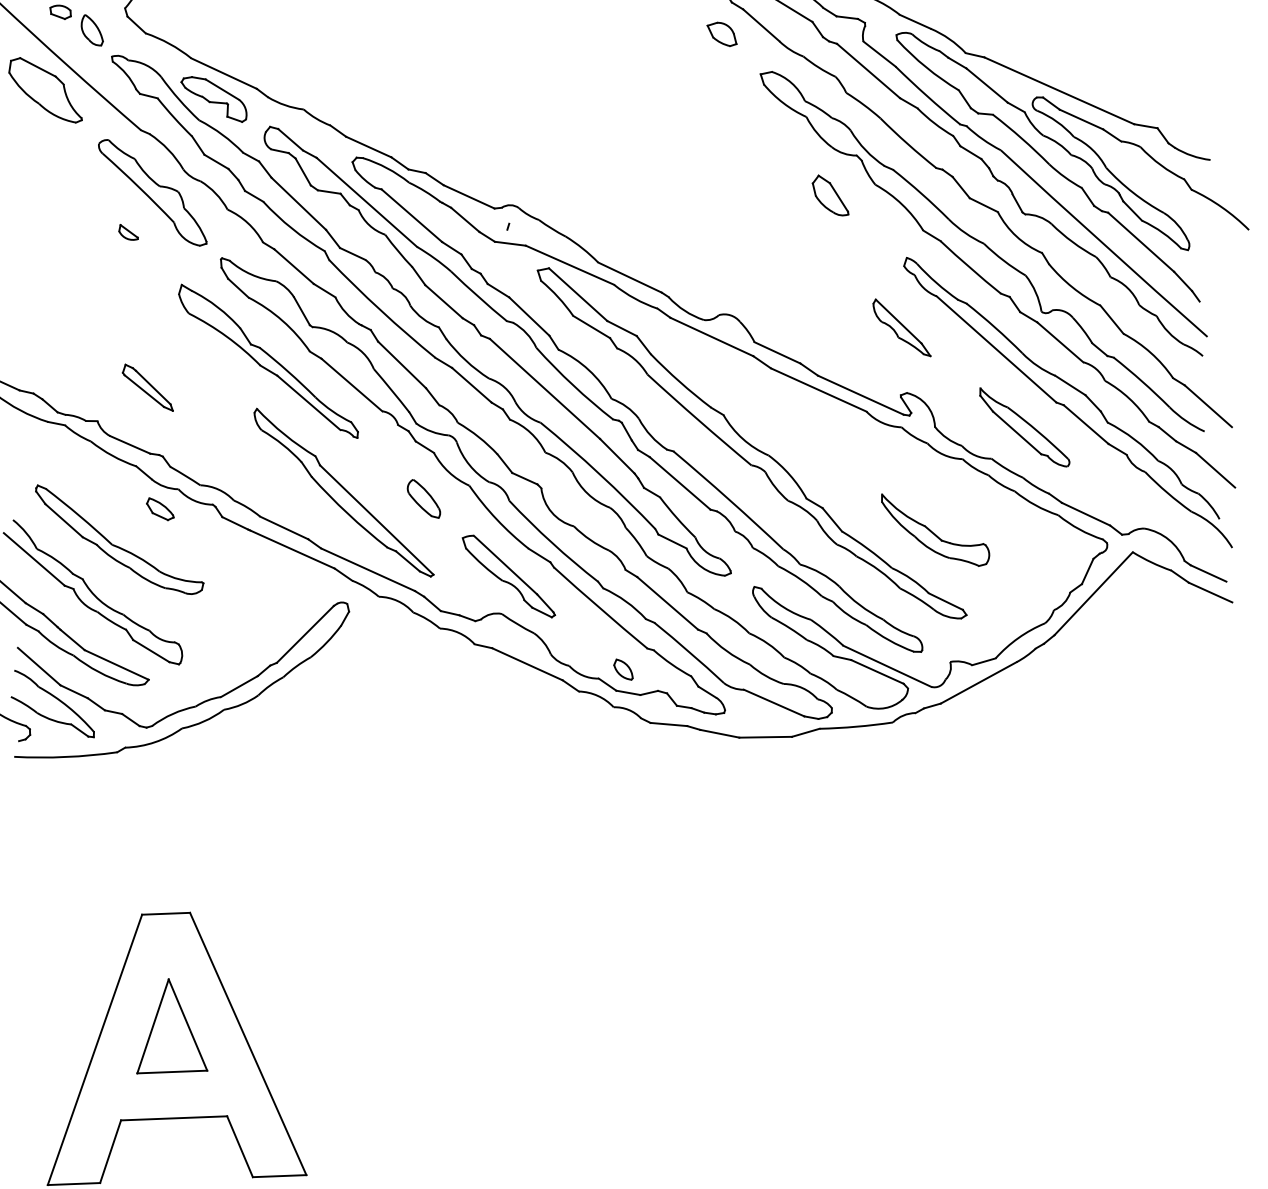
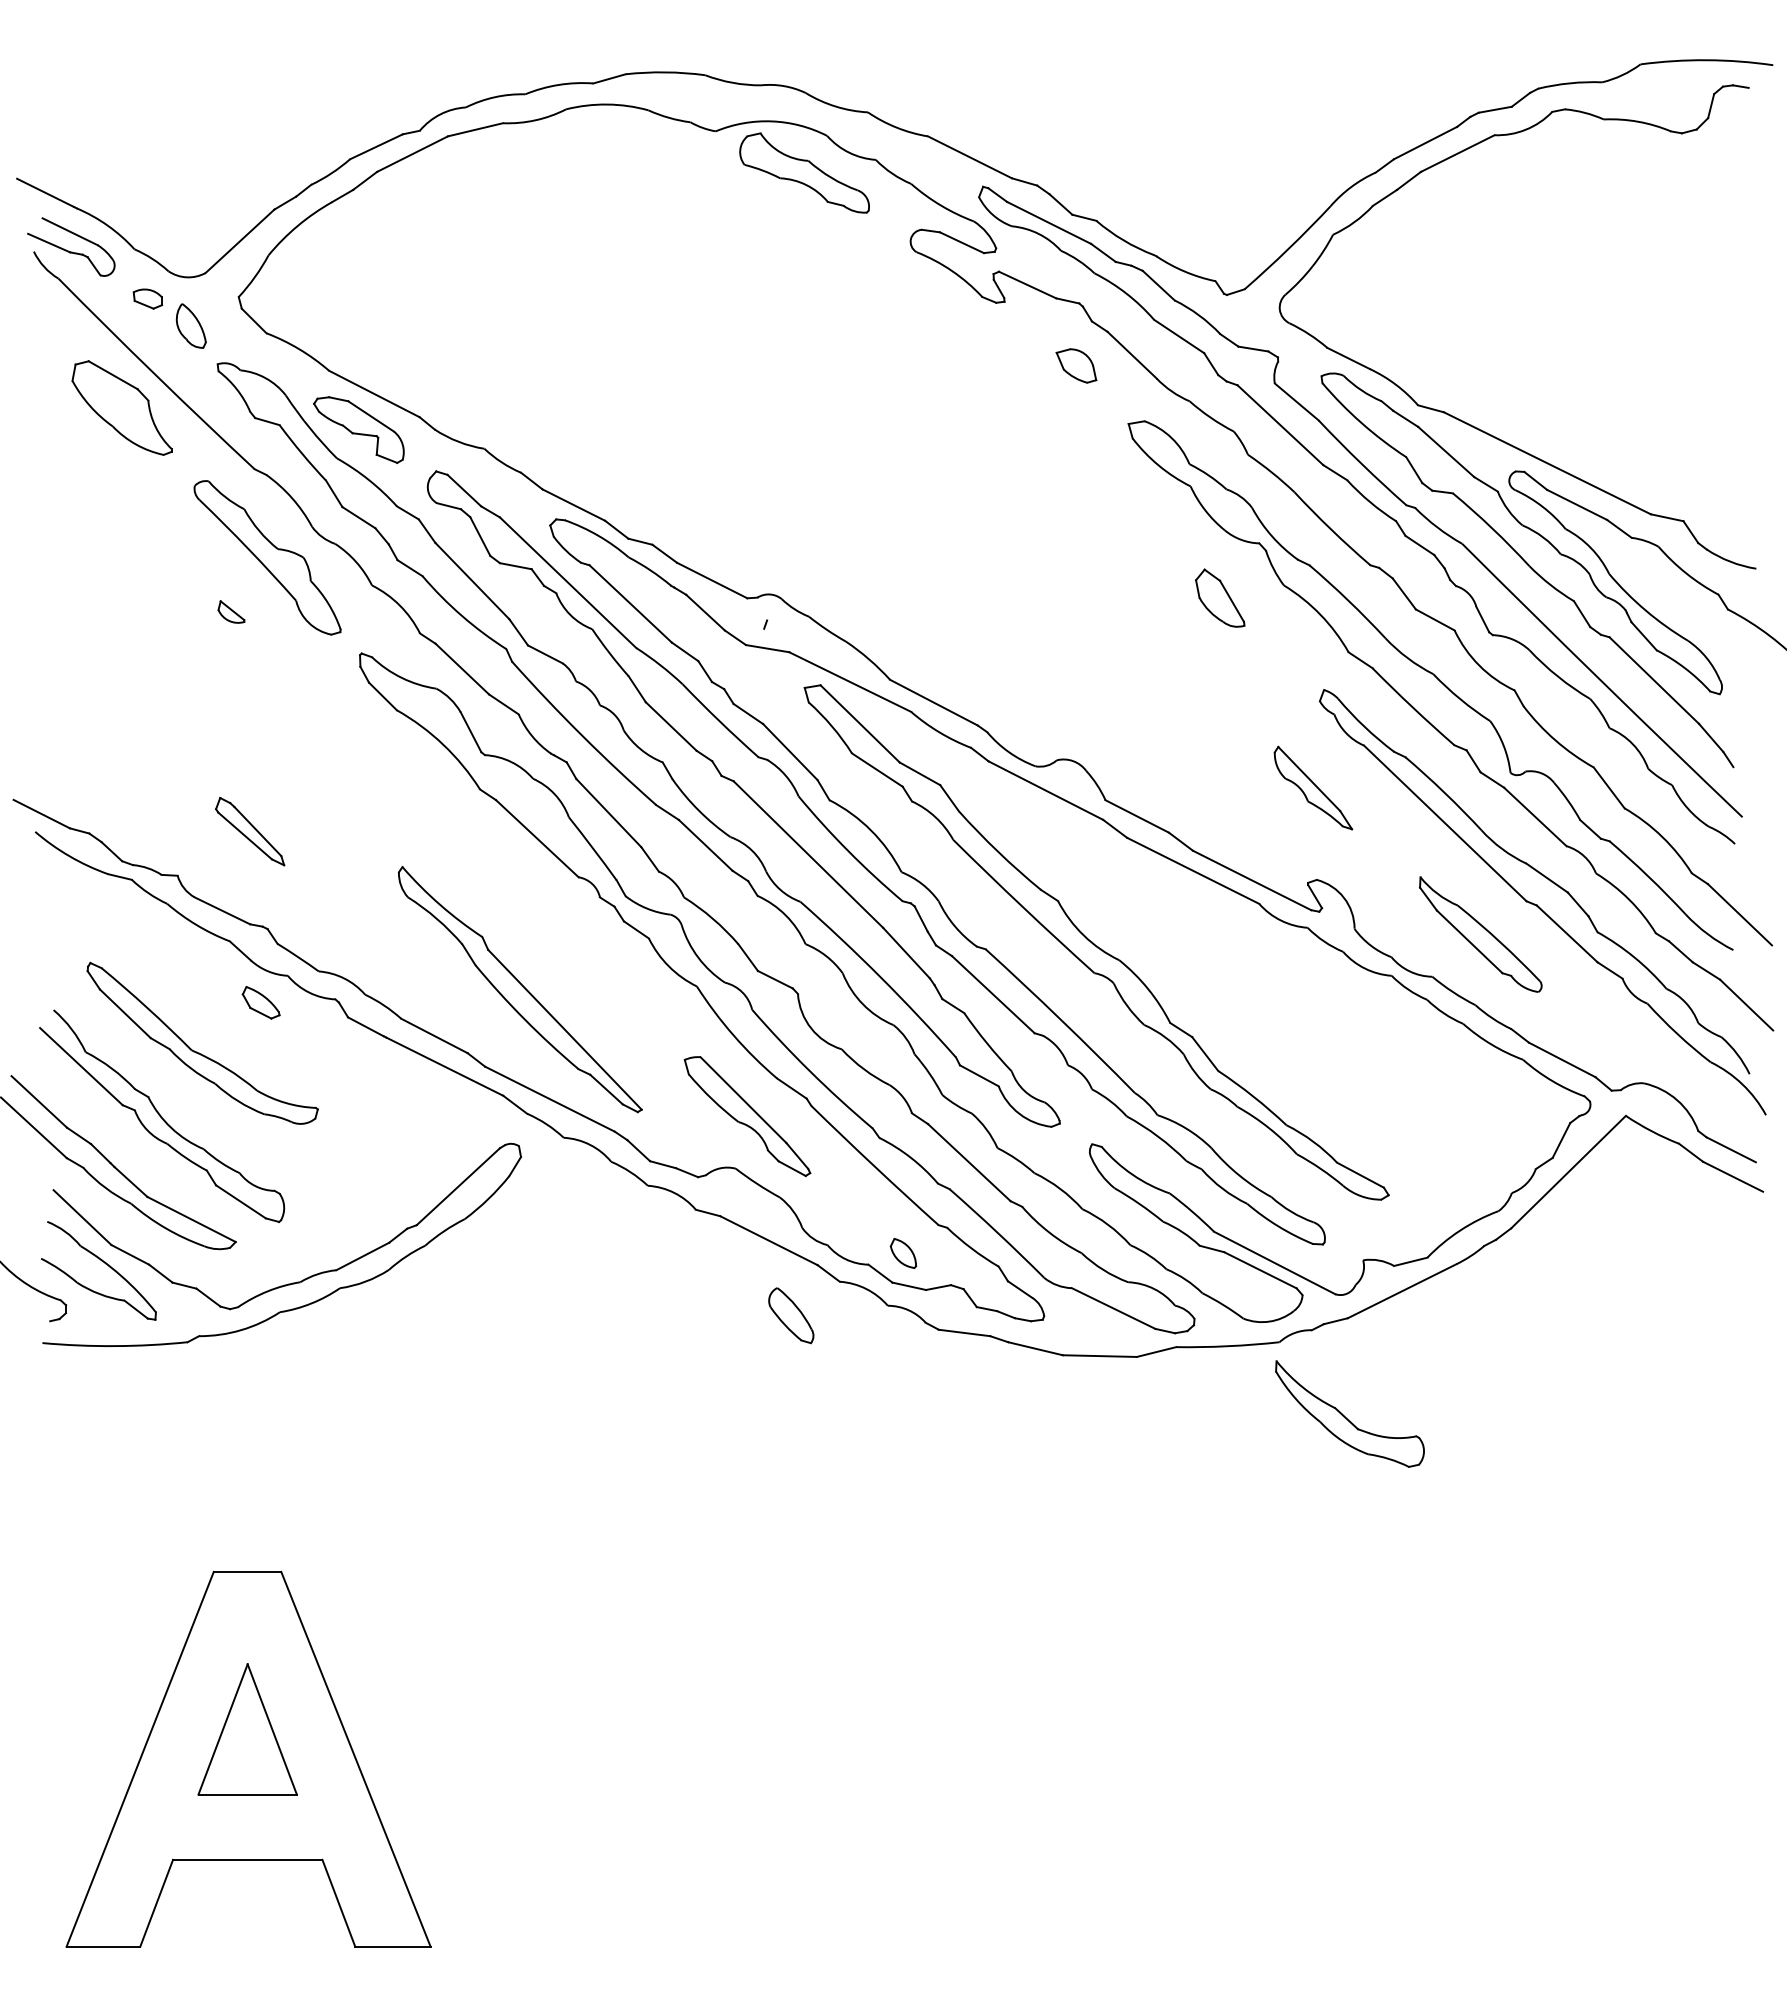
part: (268, 361) -> (421, 800), removed
part: (424, 498) -> (791, 1315), moved
part: (935, 529) -> (1349, 1413), moved

